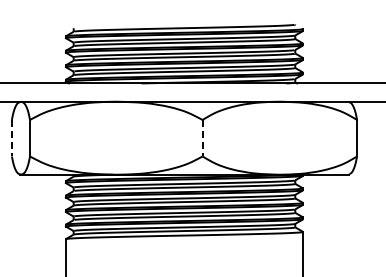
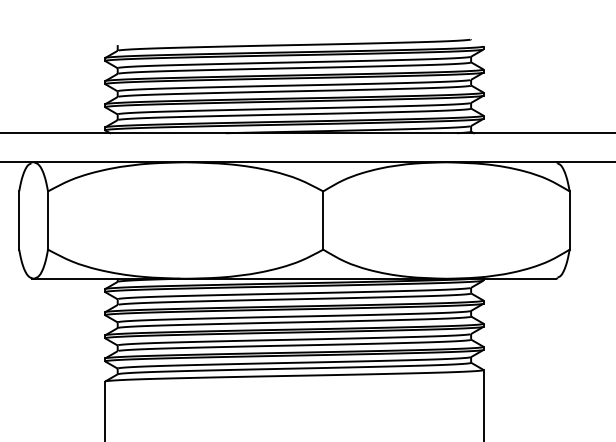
line: (11, 138) -> (18, 221), dashed -> solid
line: (202, 138) -> (323, 221), dashed -> solid

